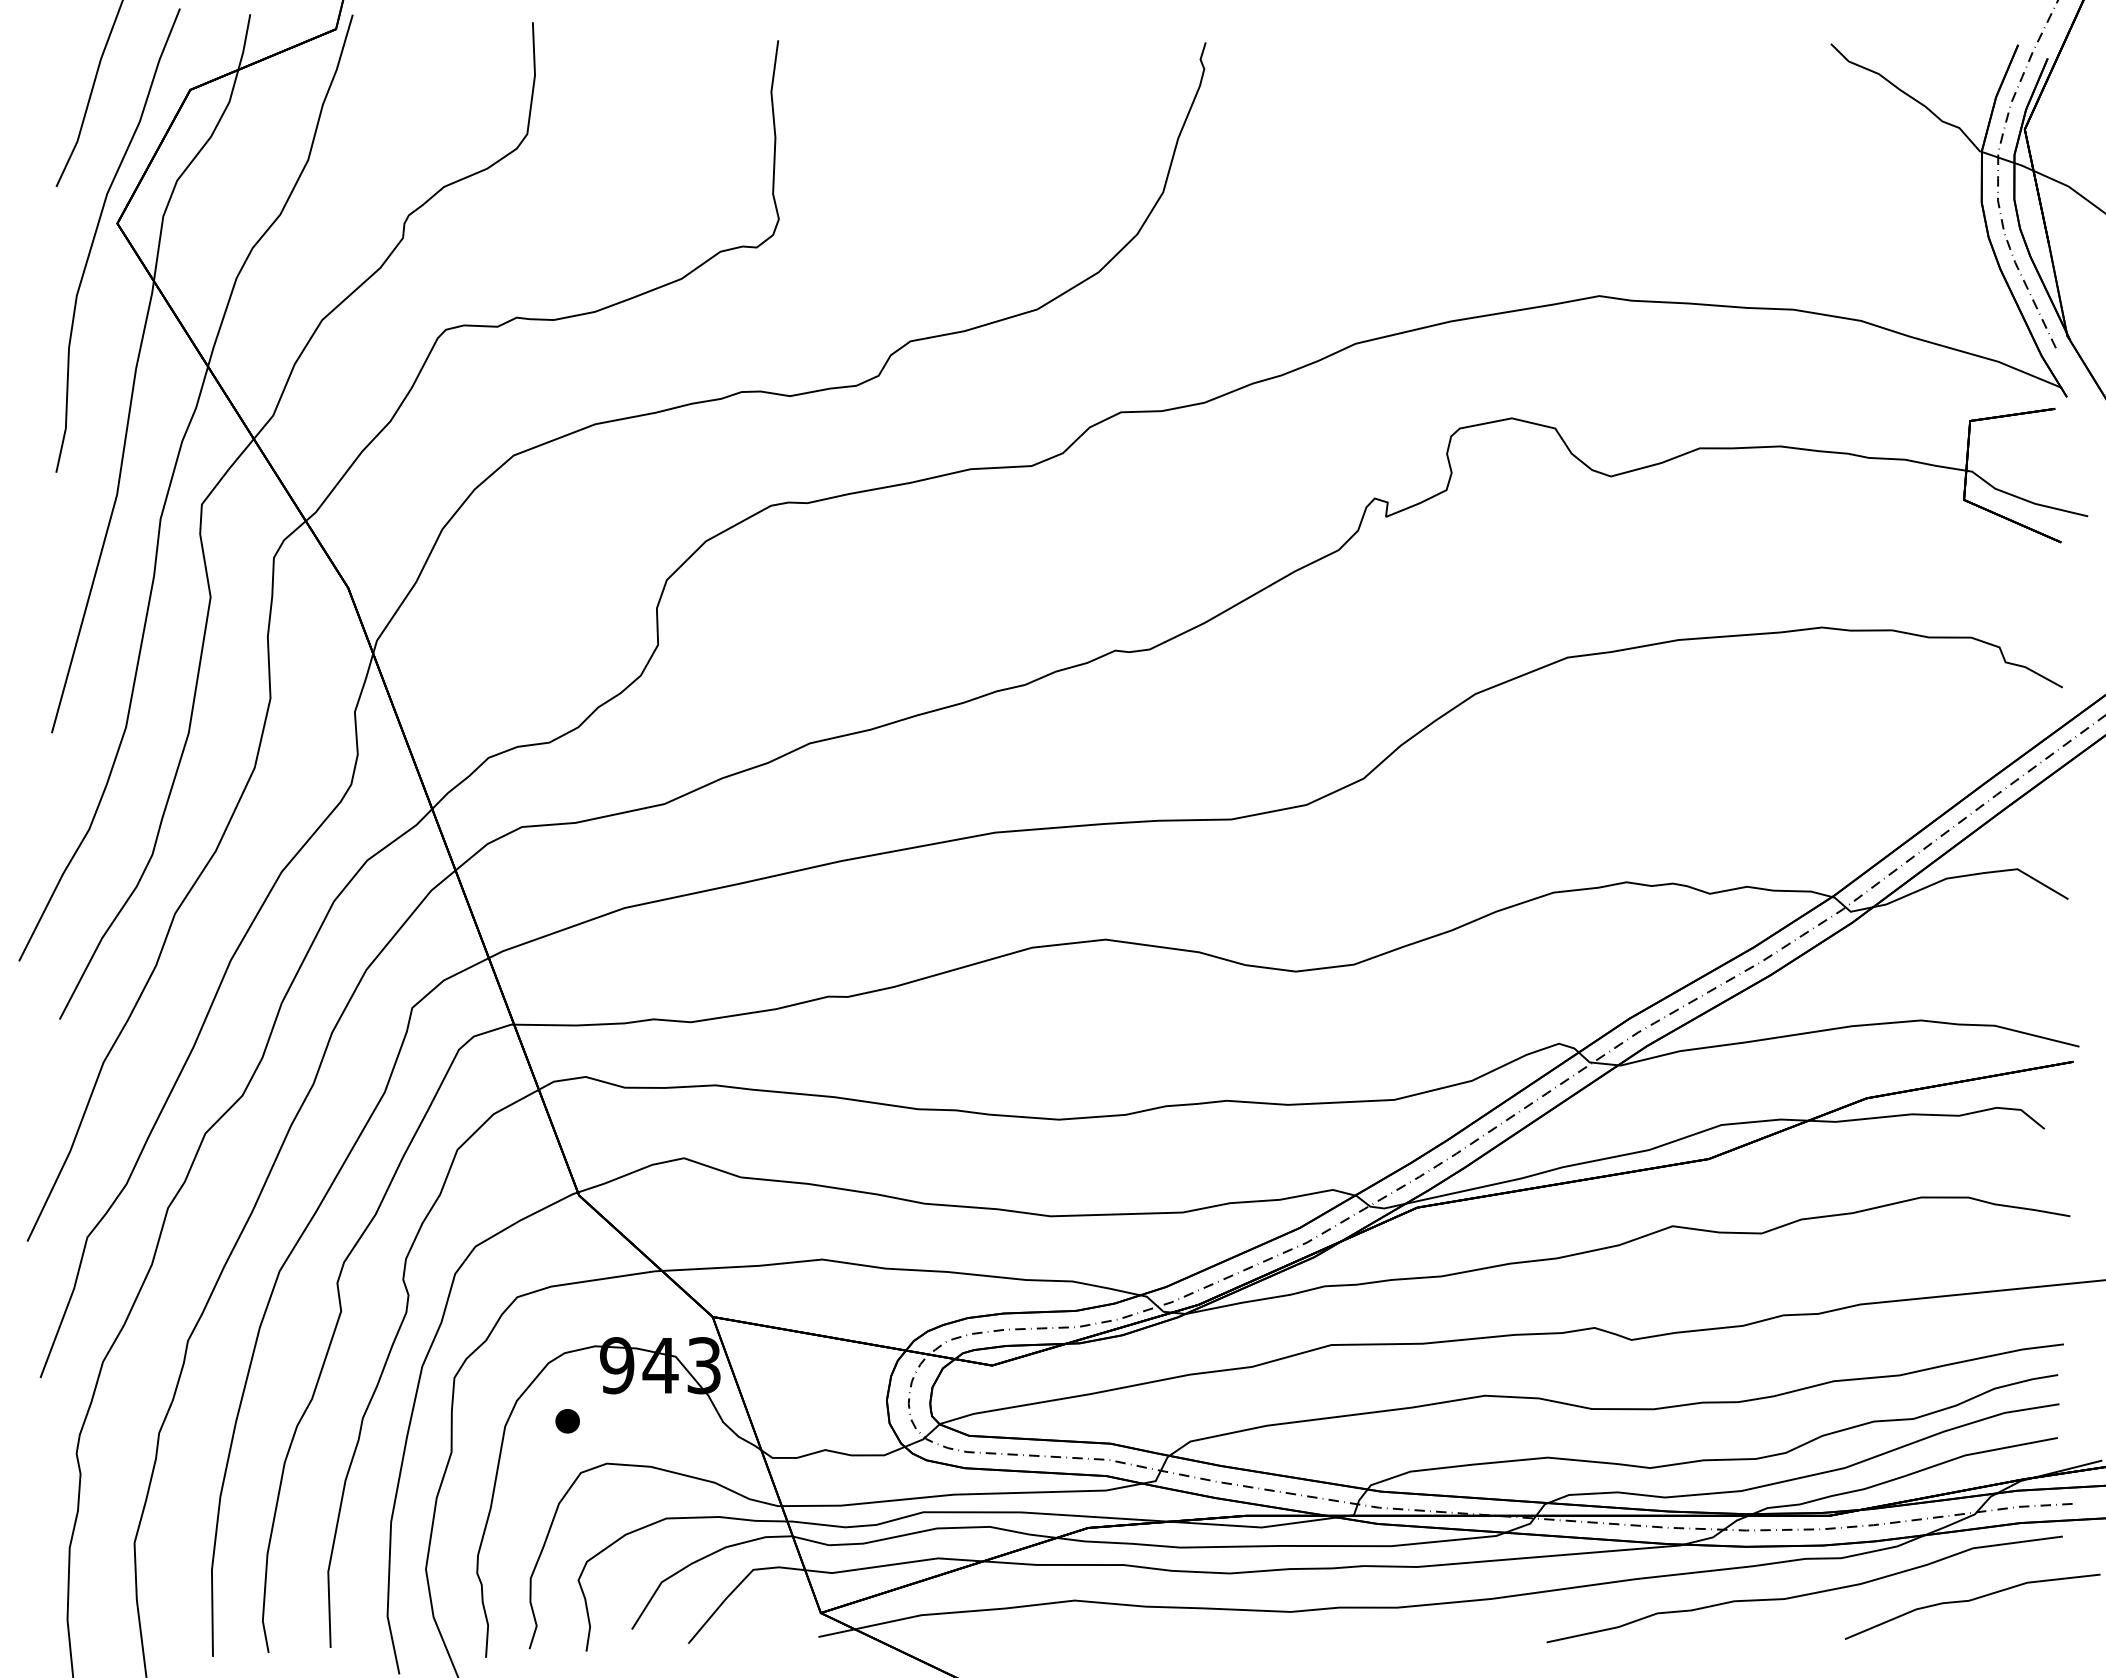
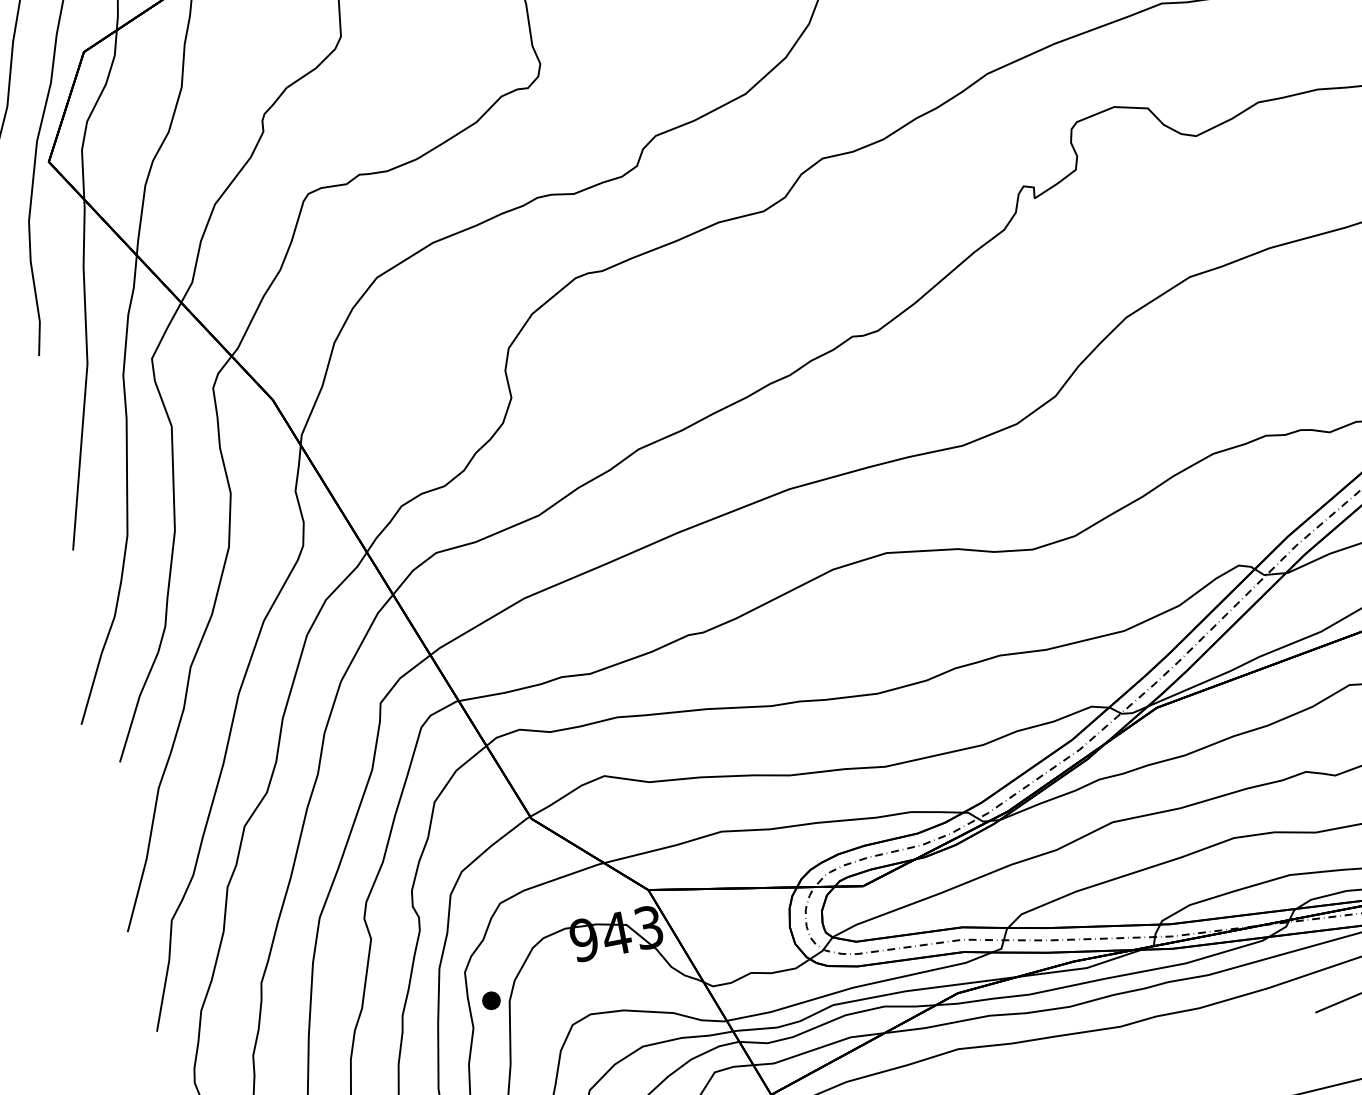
part: (567, 1421) -> (491, 1000), moved

